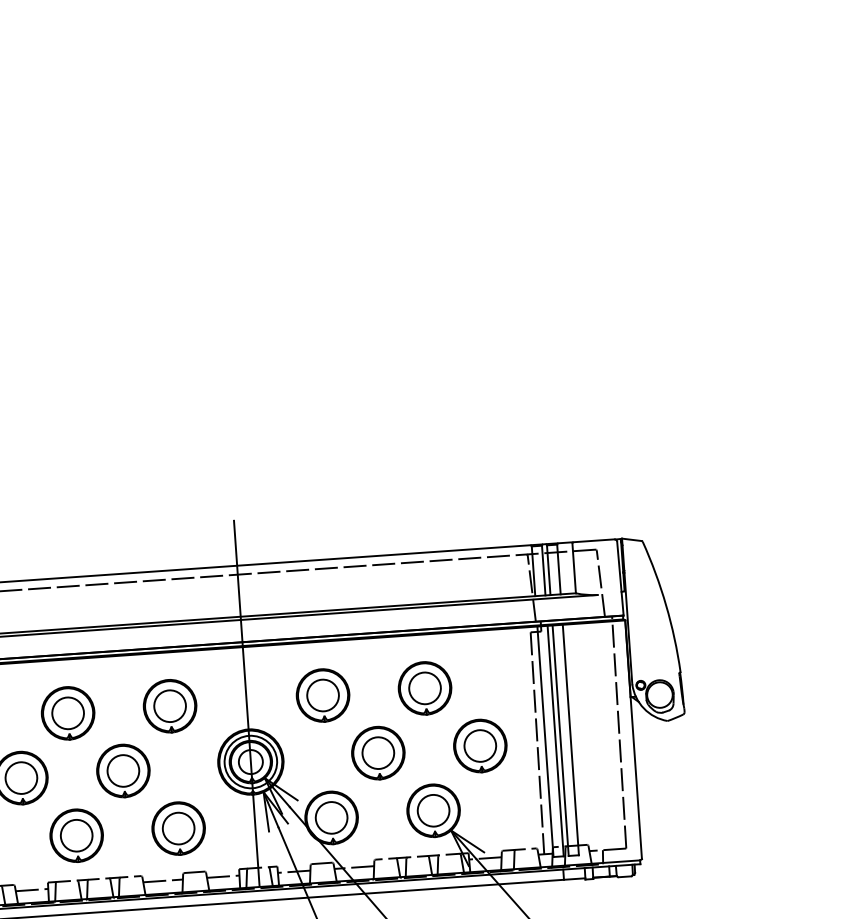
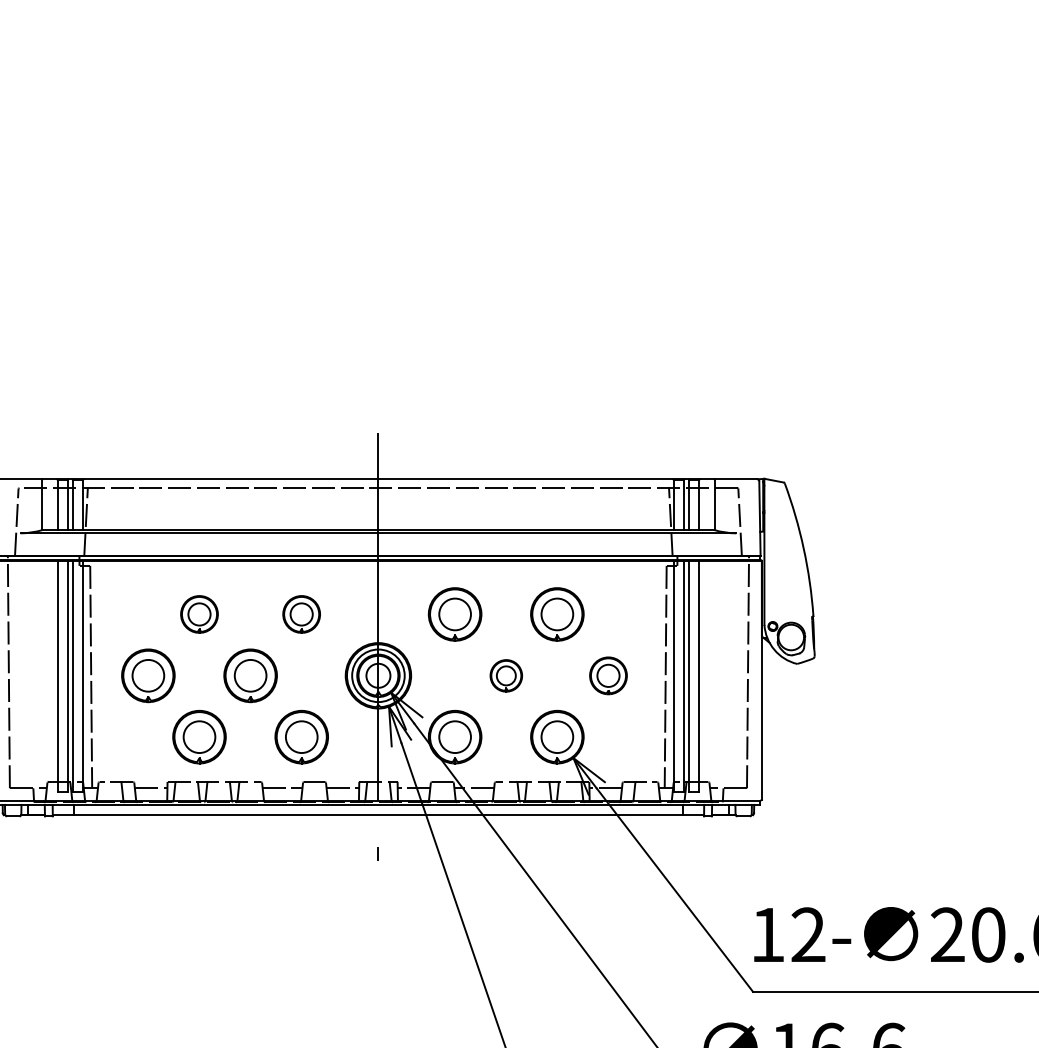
part: (169, 706) -> (301, 614), size x0.7
part: (68, 713) -> (199, 614), size x0.7
part: (480, 745) -> (608, 675), size x0.7
part: (378, 752) -> (506, 675), size x0.6

